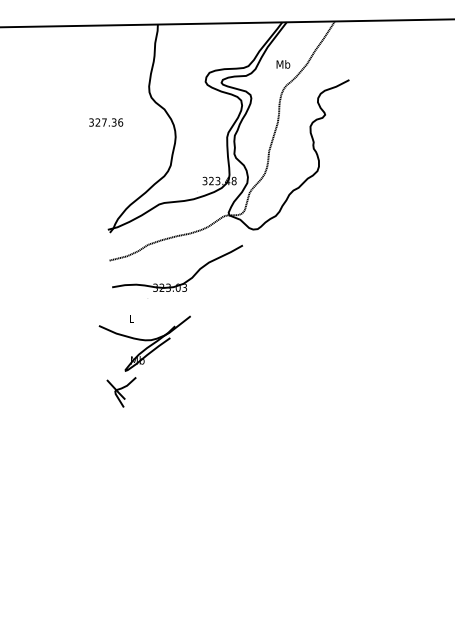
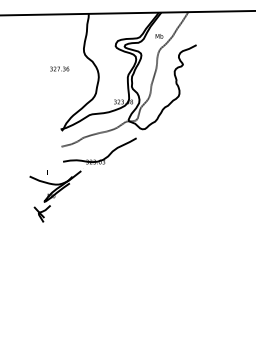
part: (144, 361) -> (55, 196), moved

